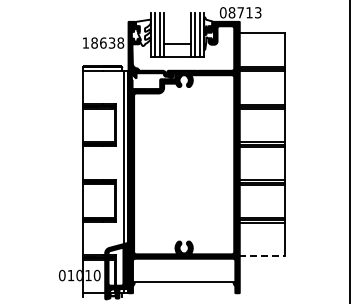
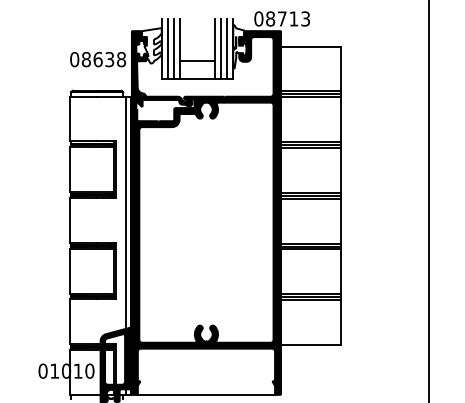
text: (85, 42) -> (74, 58), 18638 -> 08638
line: (261, 255) -> (310, 344), dashed -> solid
line: (183, 282) -> (205, 395), moved

